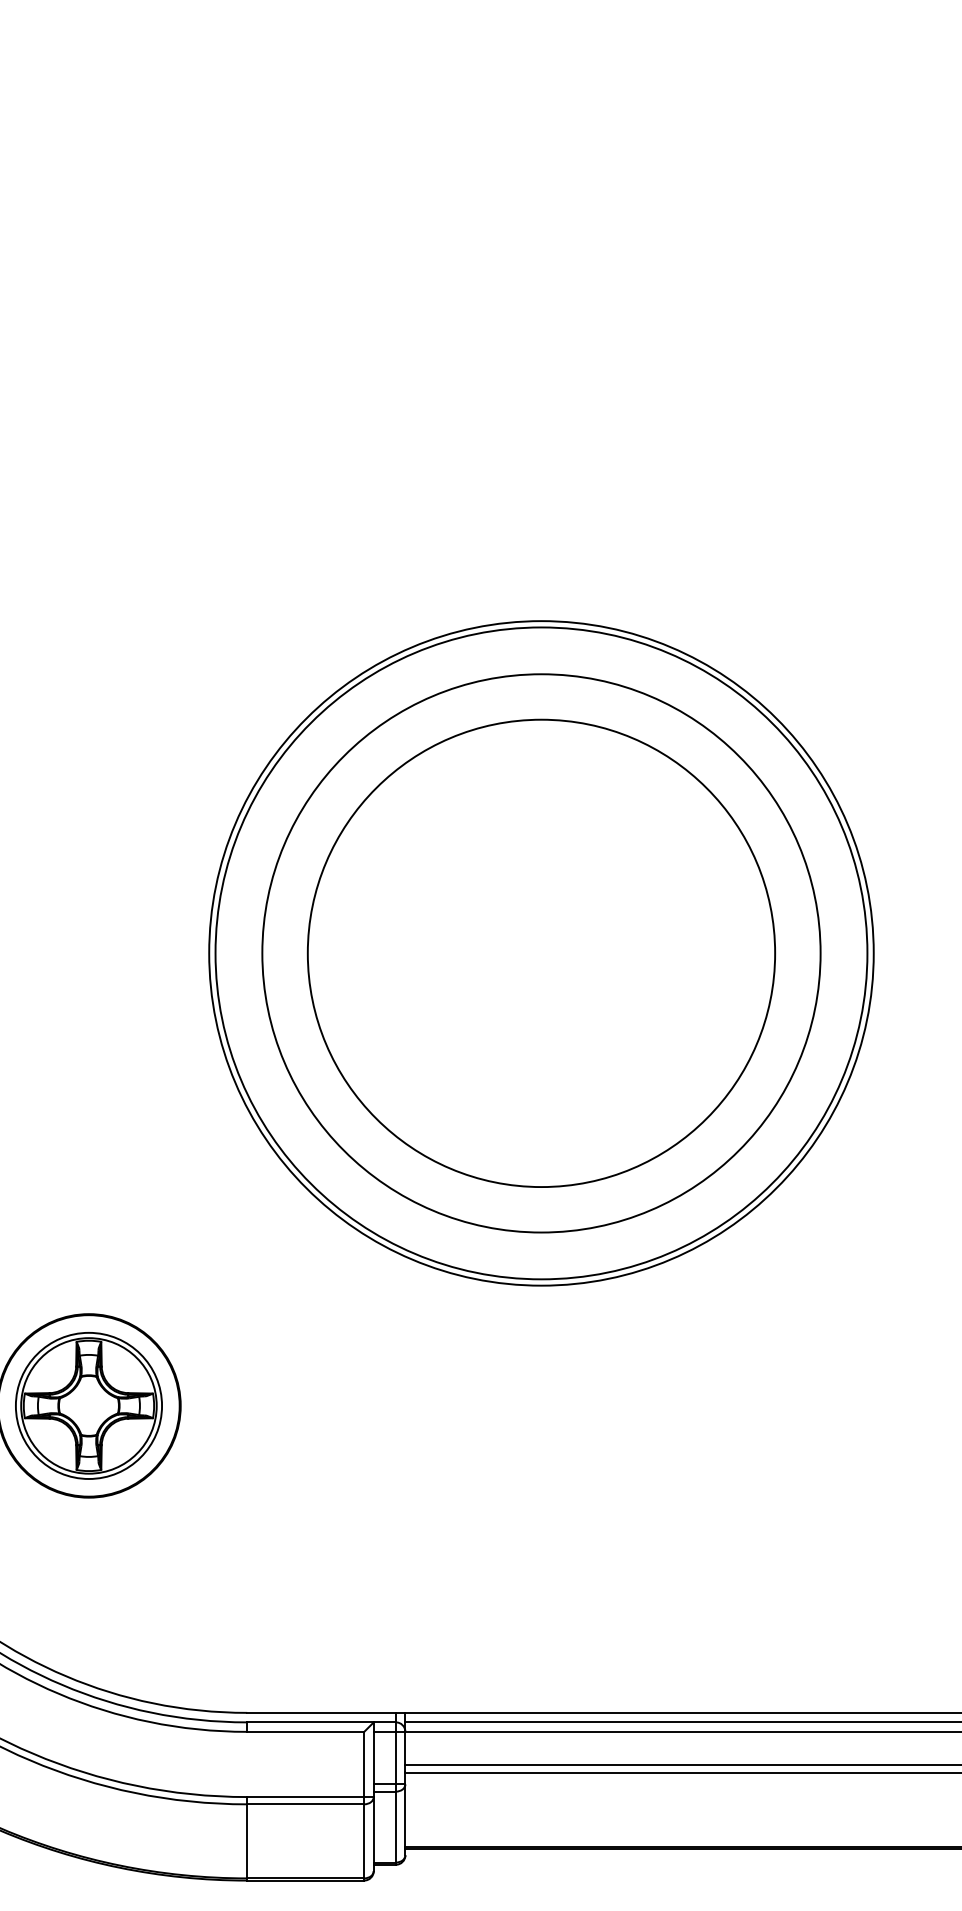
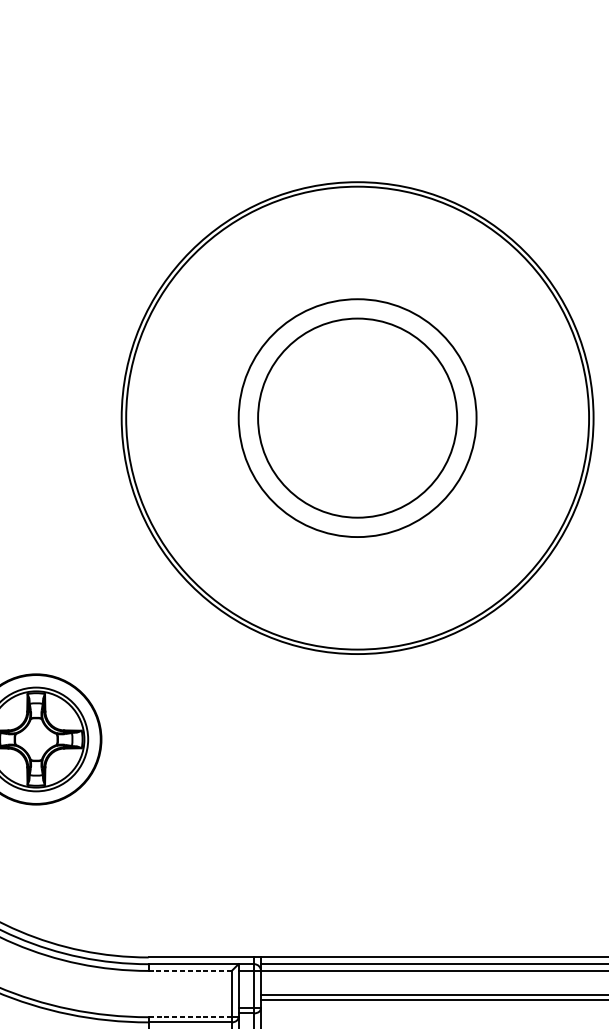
circle: (541, 953) -> (357, 418), size x0.6
circle: (541, 953) -> (357, 418), size x0.6
line: (305, 1731) -> (190, 970), solid -> dashed
line: (305, 1797) -> (190, 1017), solid -> dashed

